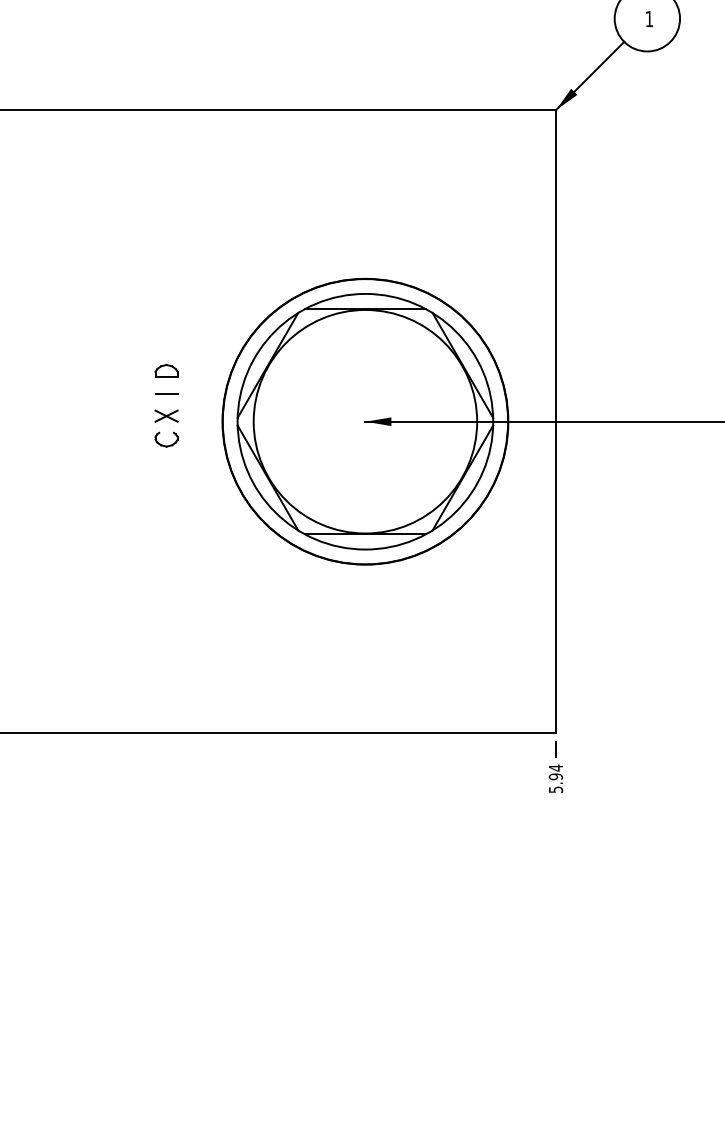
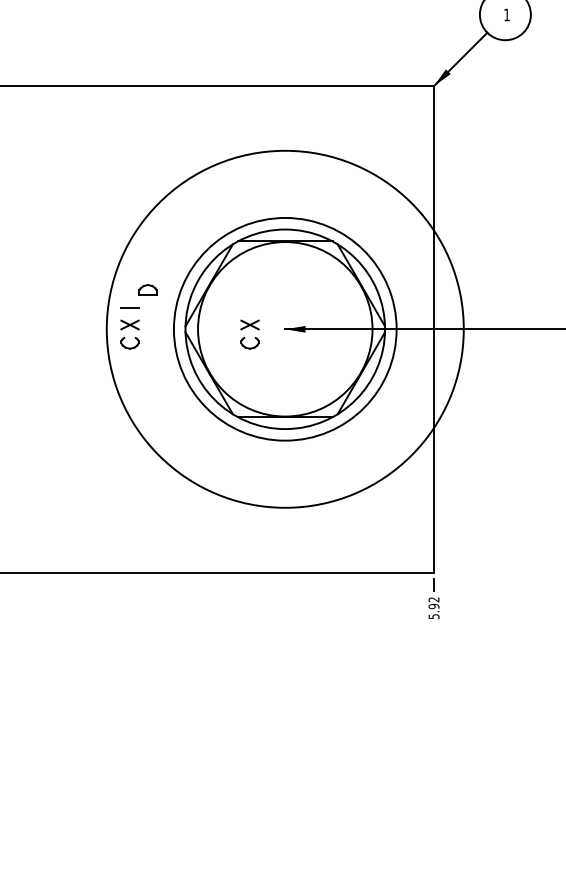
part: (165, 370) -> (147, 289), moved
circle: (364, 420) -> (284, 328), size x1.6
part: (319, 428) -> (249, 334), added
text: (555, 767) -> (433, 599), 5.94 -> 5.92

